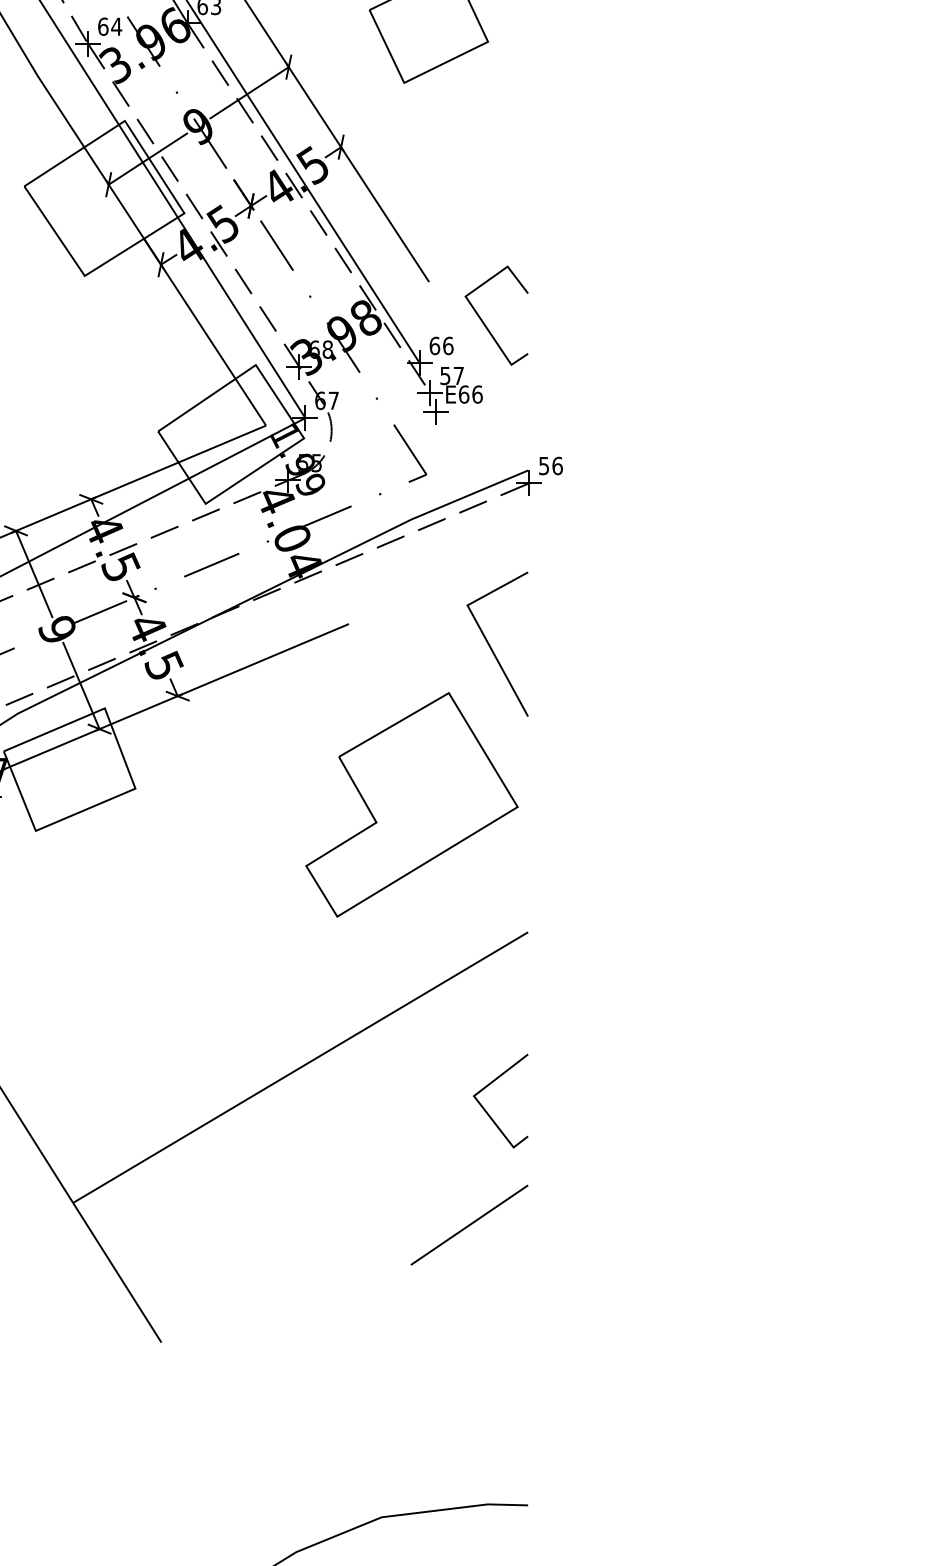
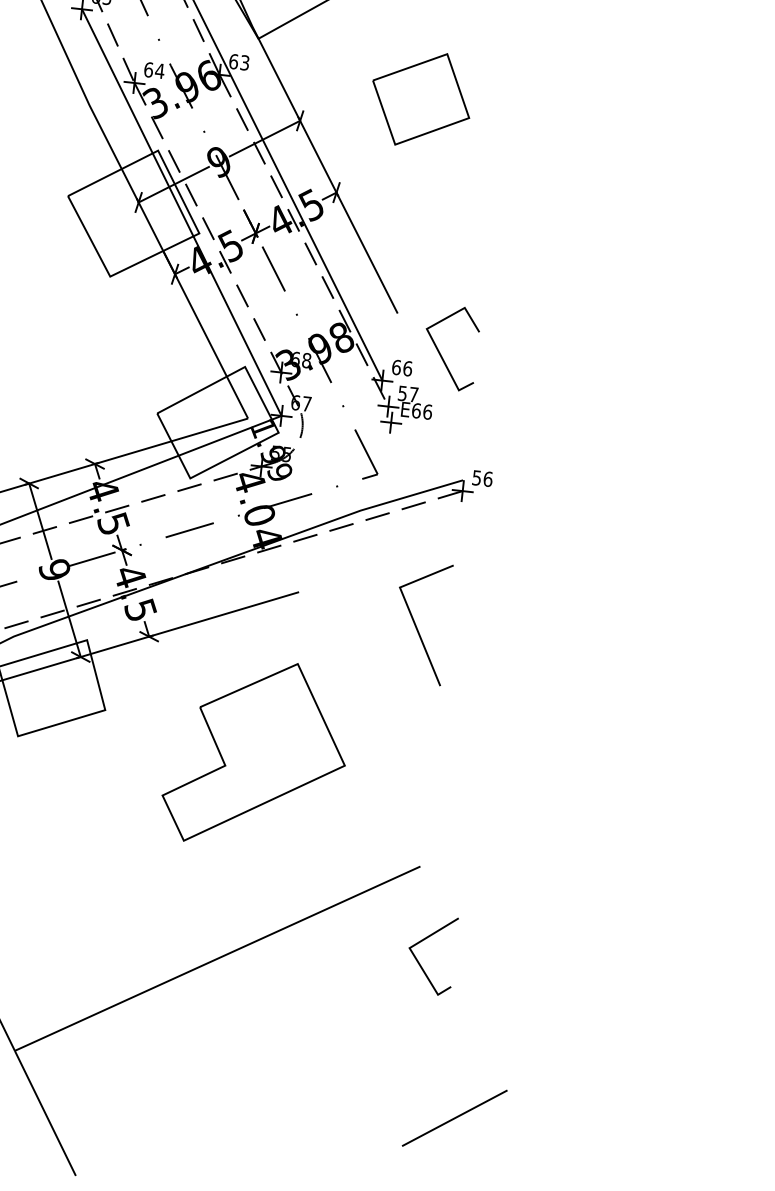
part: (411, 804) -> (256, 753), moved
line: (487, 1111) -> (419, 962), moved
line: (469, 1224) -> (454, 1117), moved

